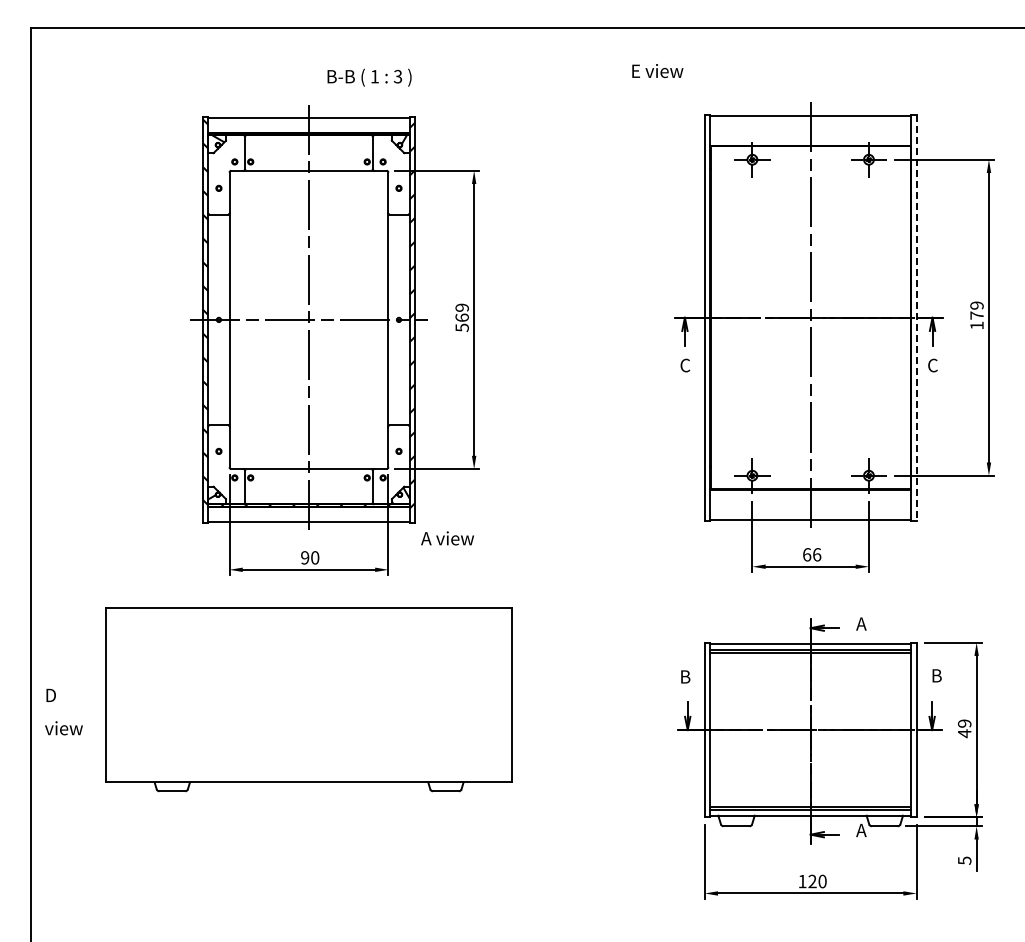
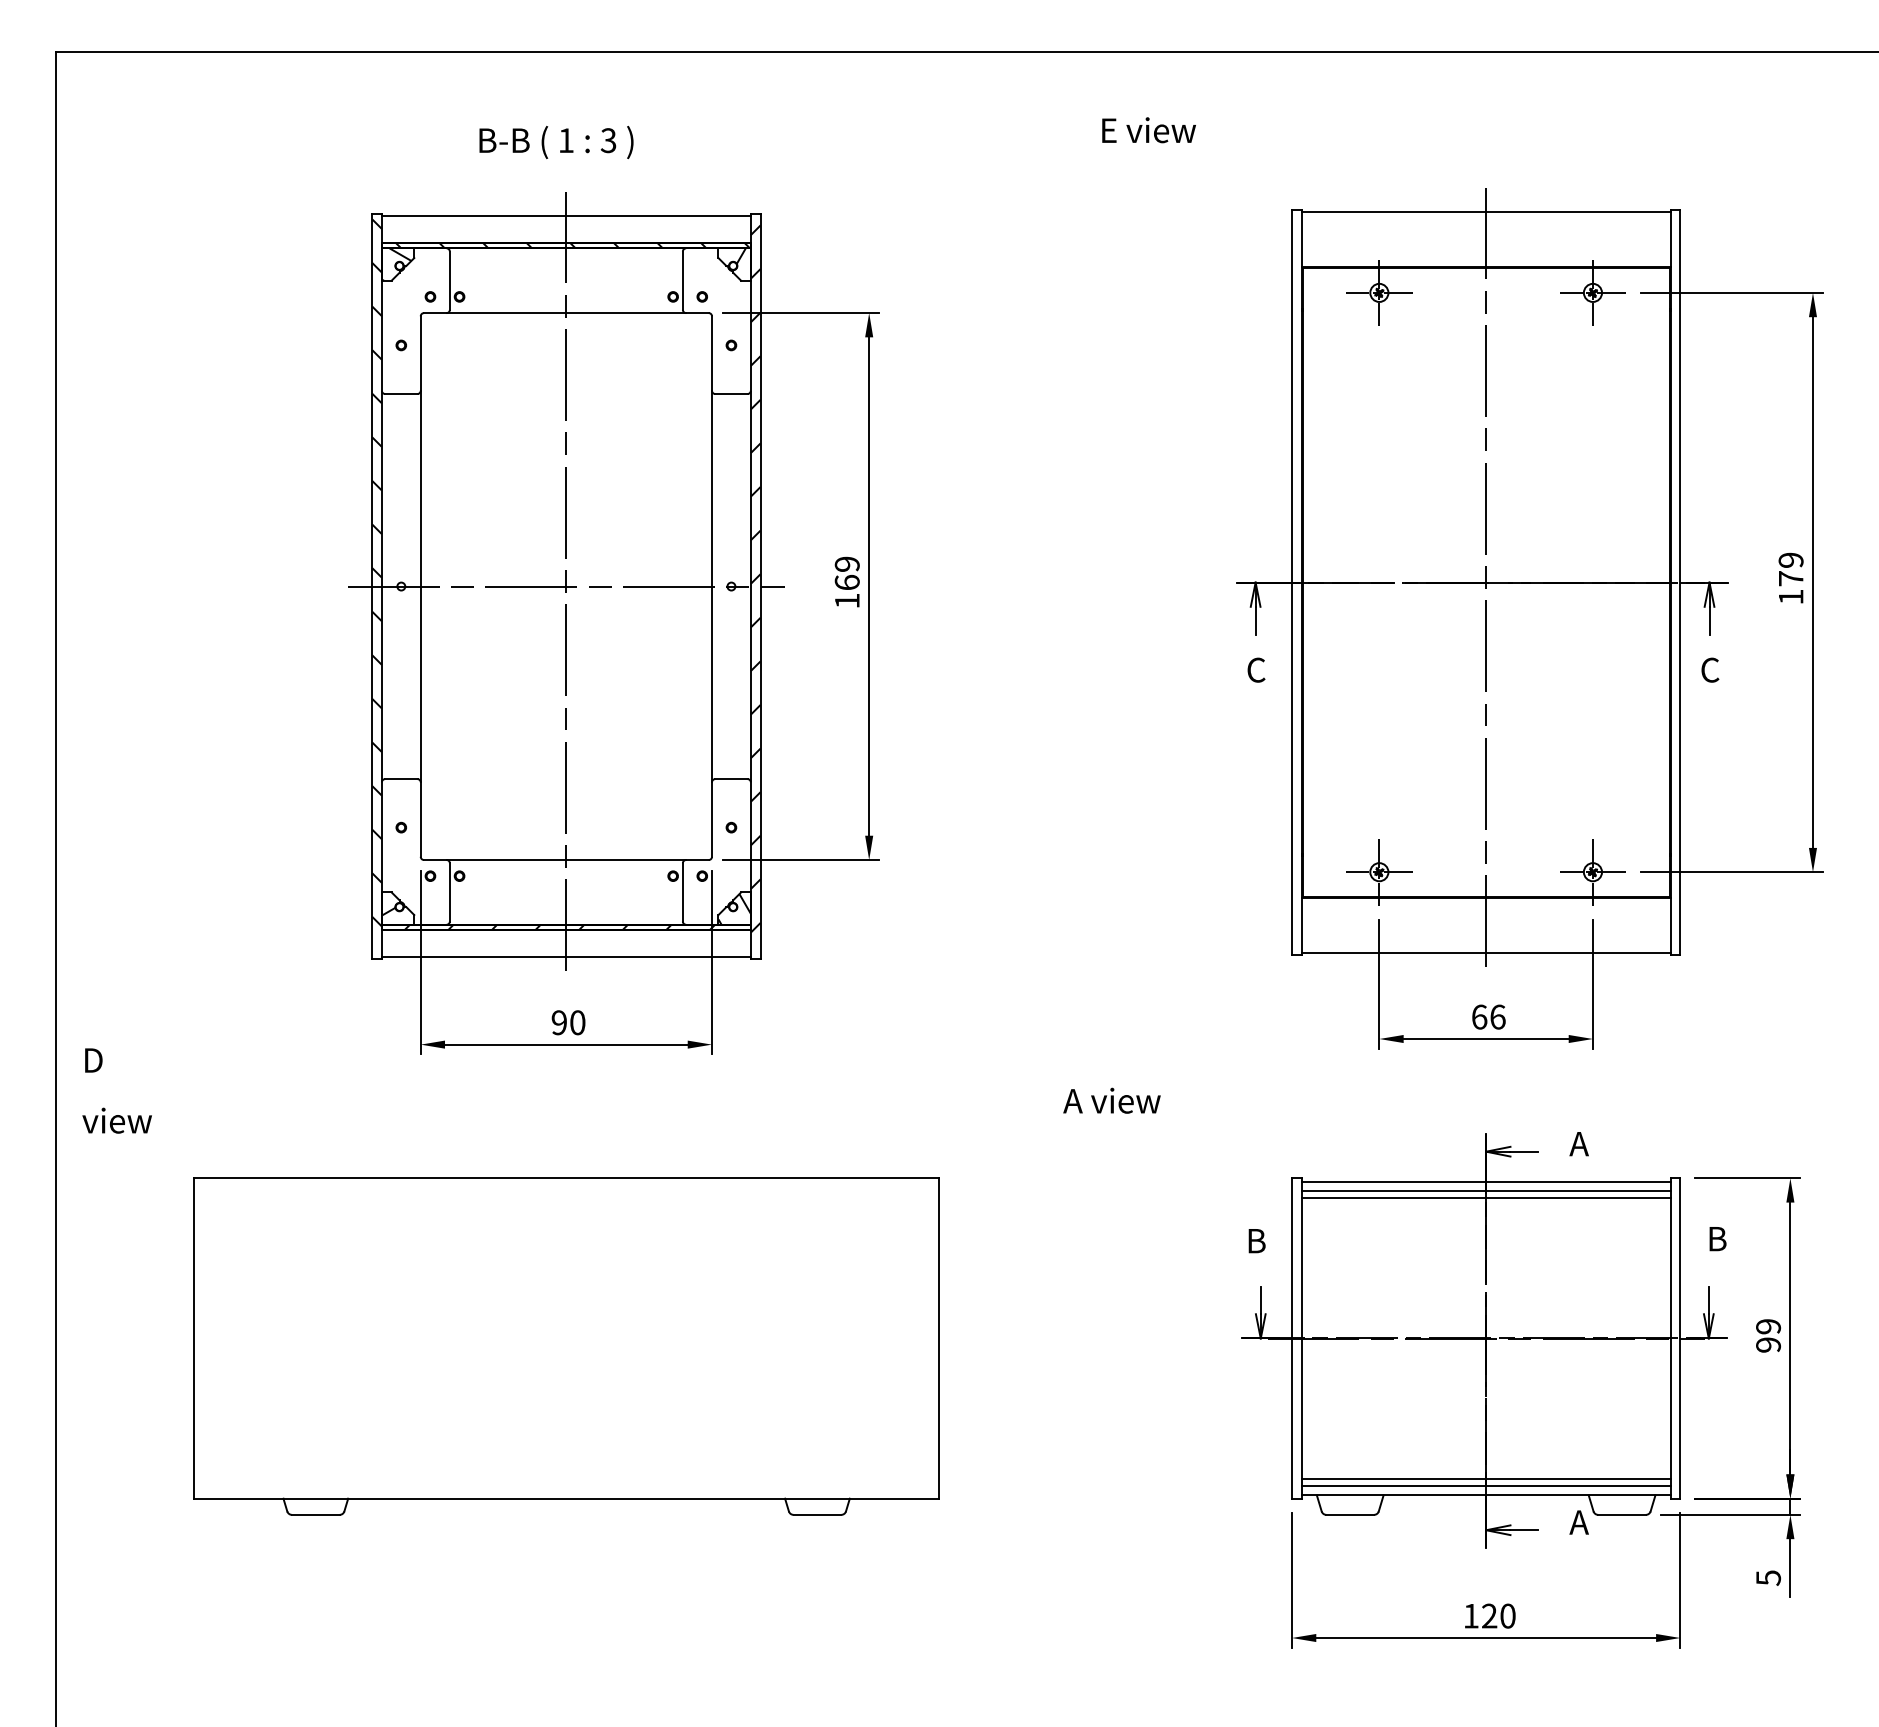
text: (657, 71) -> (1148, 131), moved
text: (369, 77) -> (556, 142), moved
line: (916, 318) -> (1680, 583), dashed -> solid
text: (461, 327) -> (846, 600), 569 -> 169
text: (447, 538) -> (1111, 1100), moved
part: (308, 699) -> (565, 1346), moved
text: (63, 711) -> (116, 1089), moved
text: (964, 733) -> (1768, 1344), 49 -> 99

